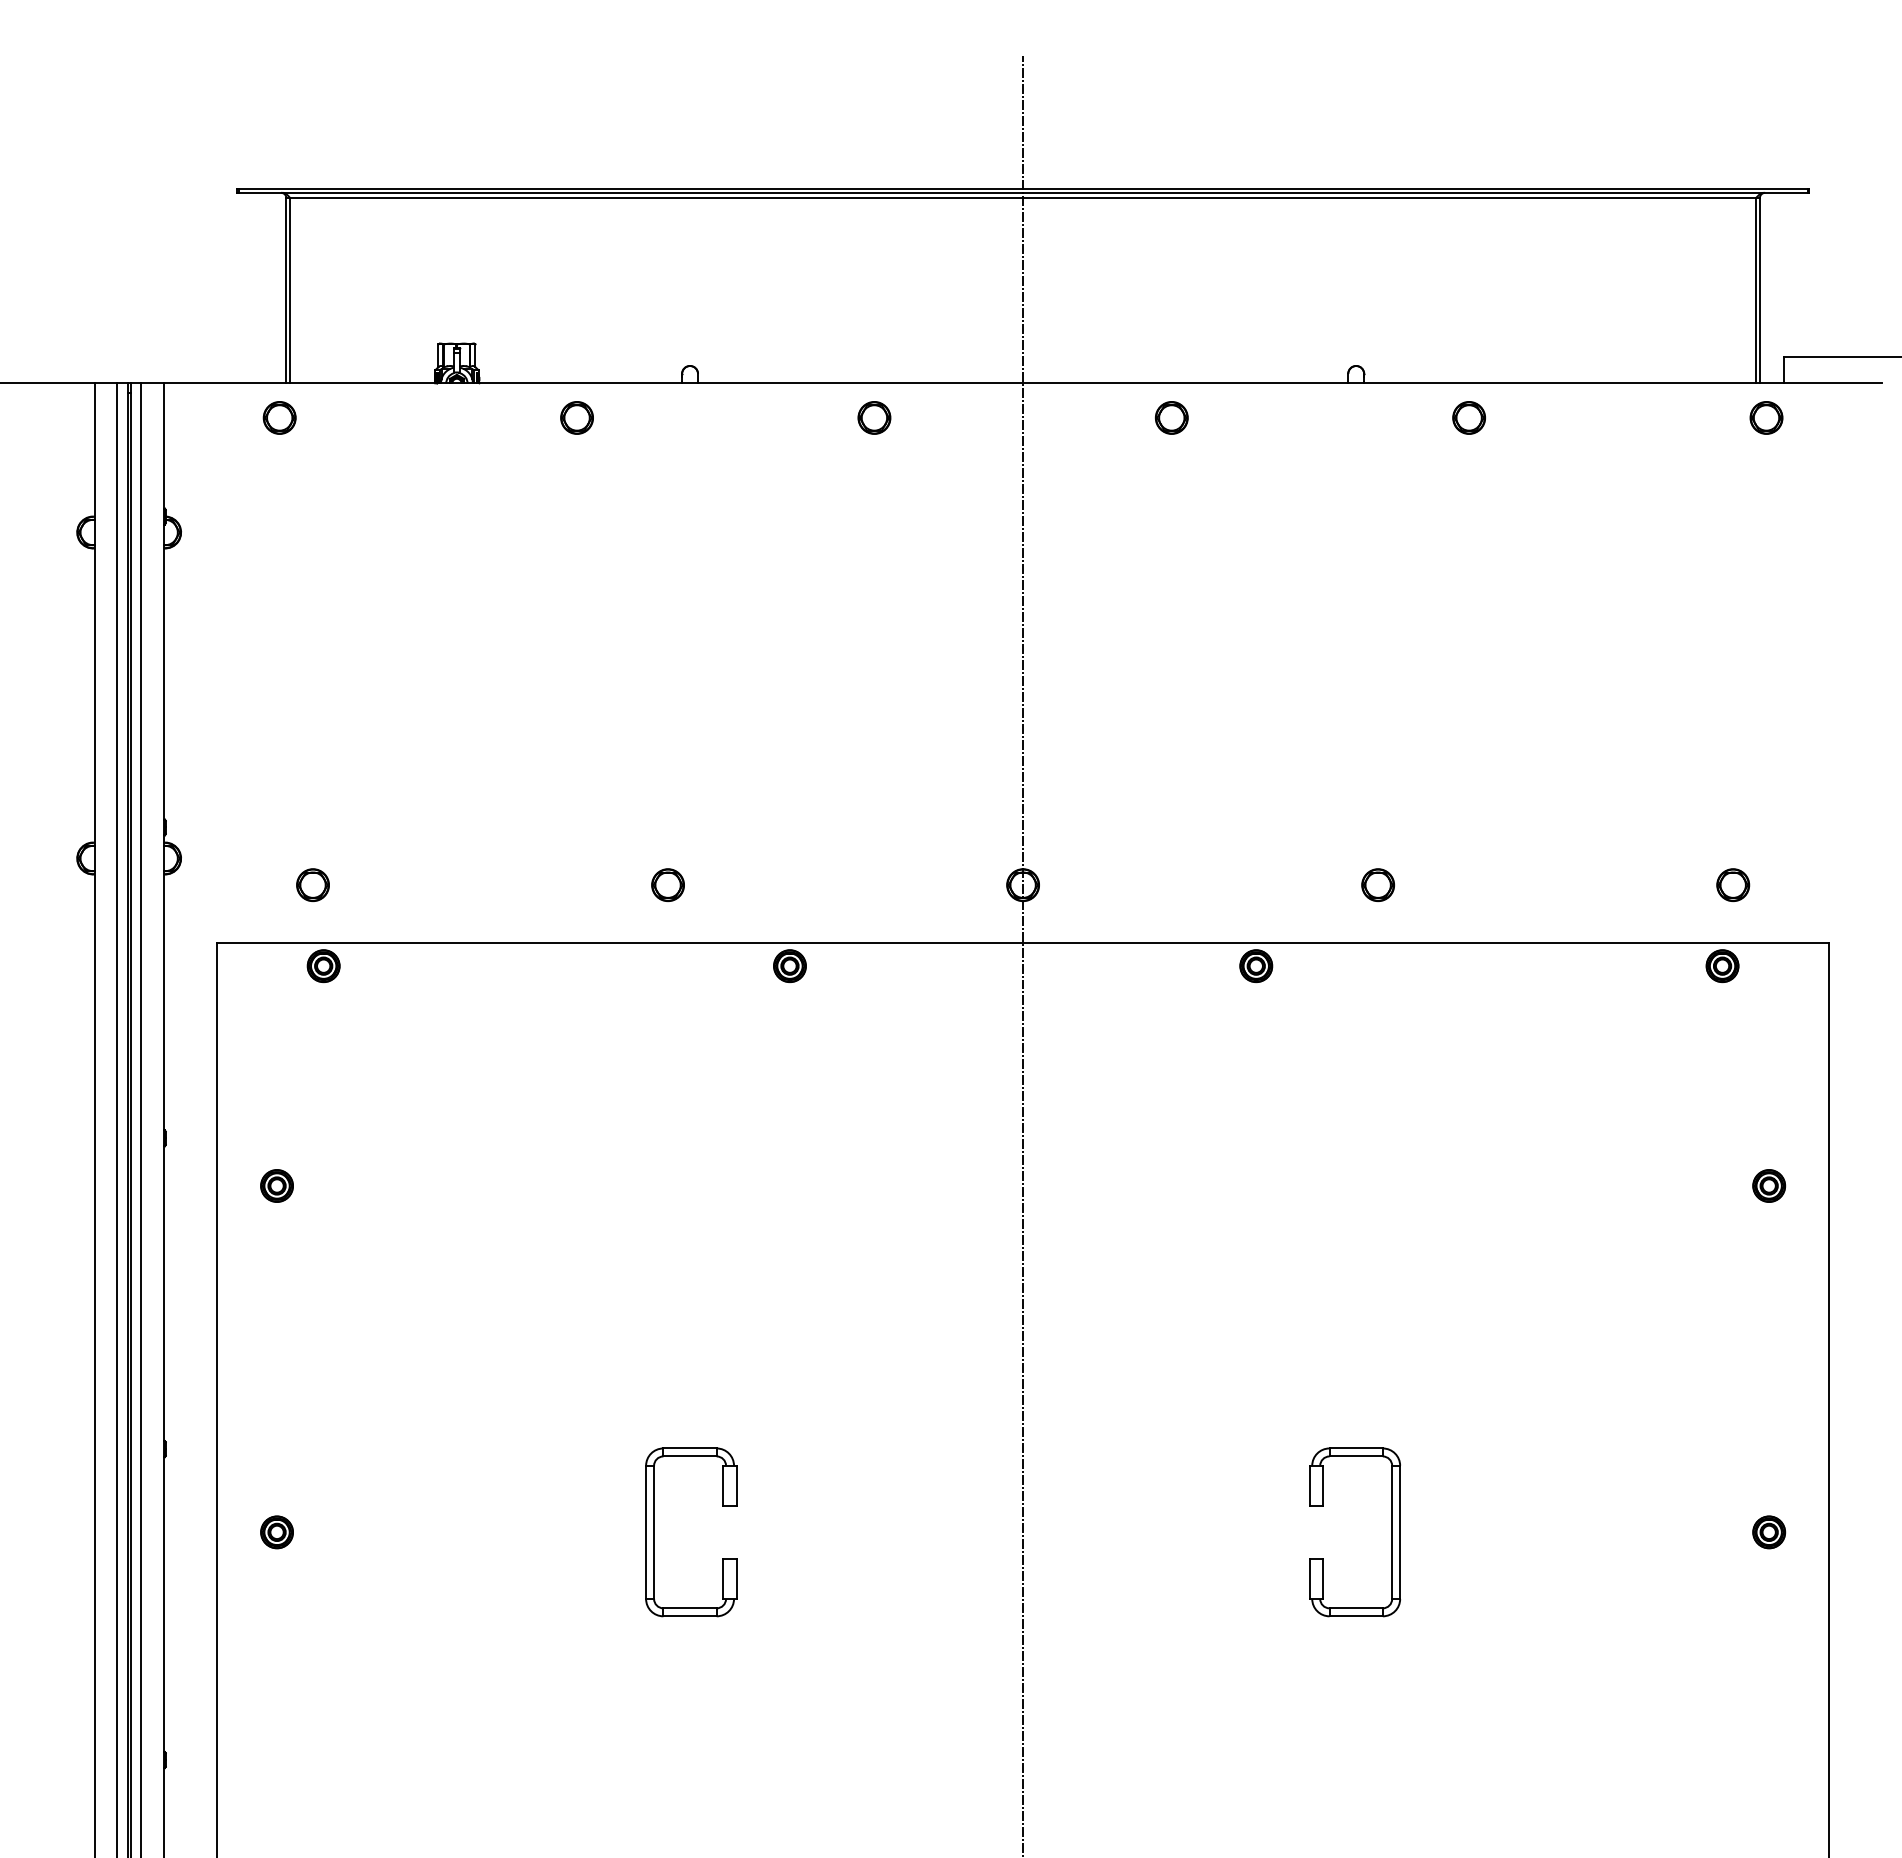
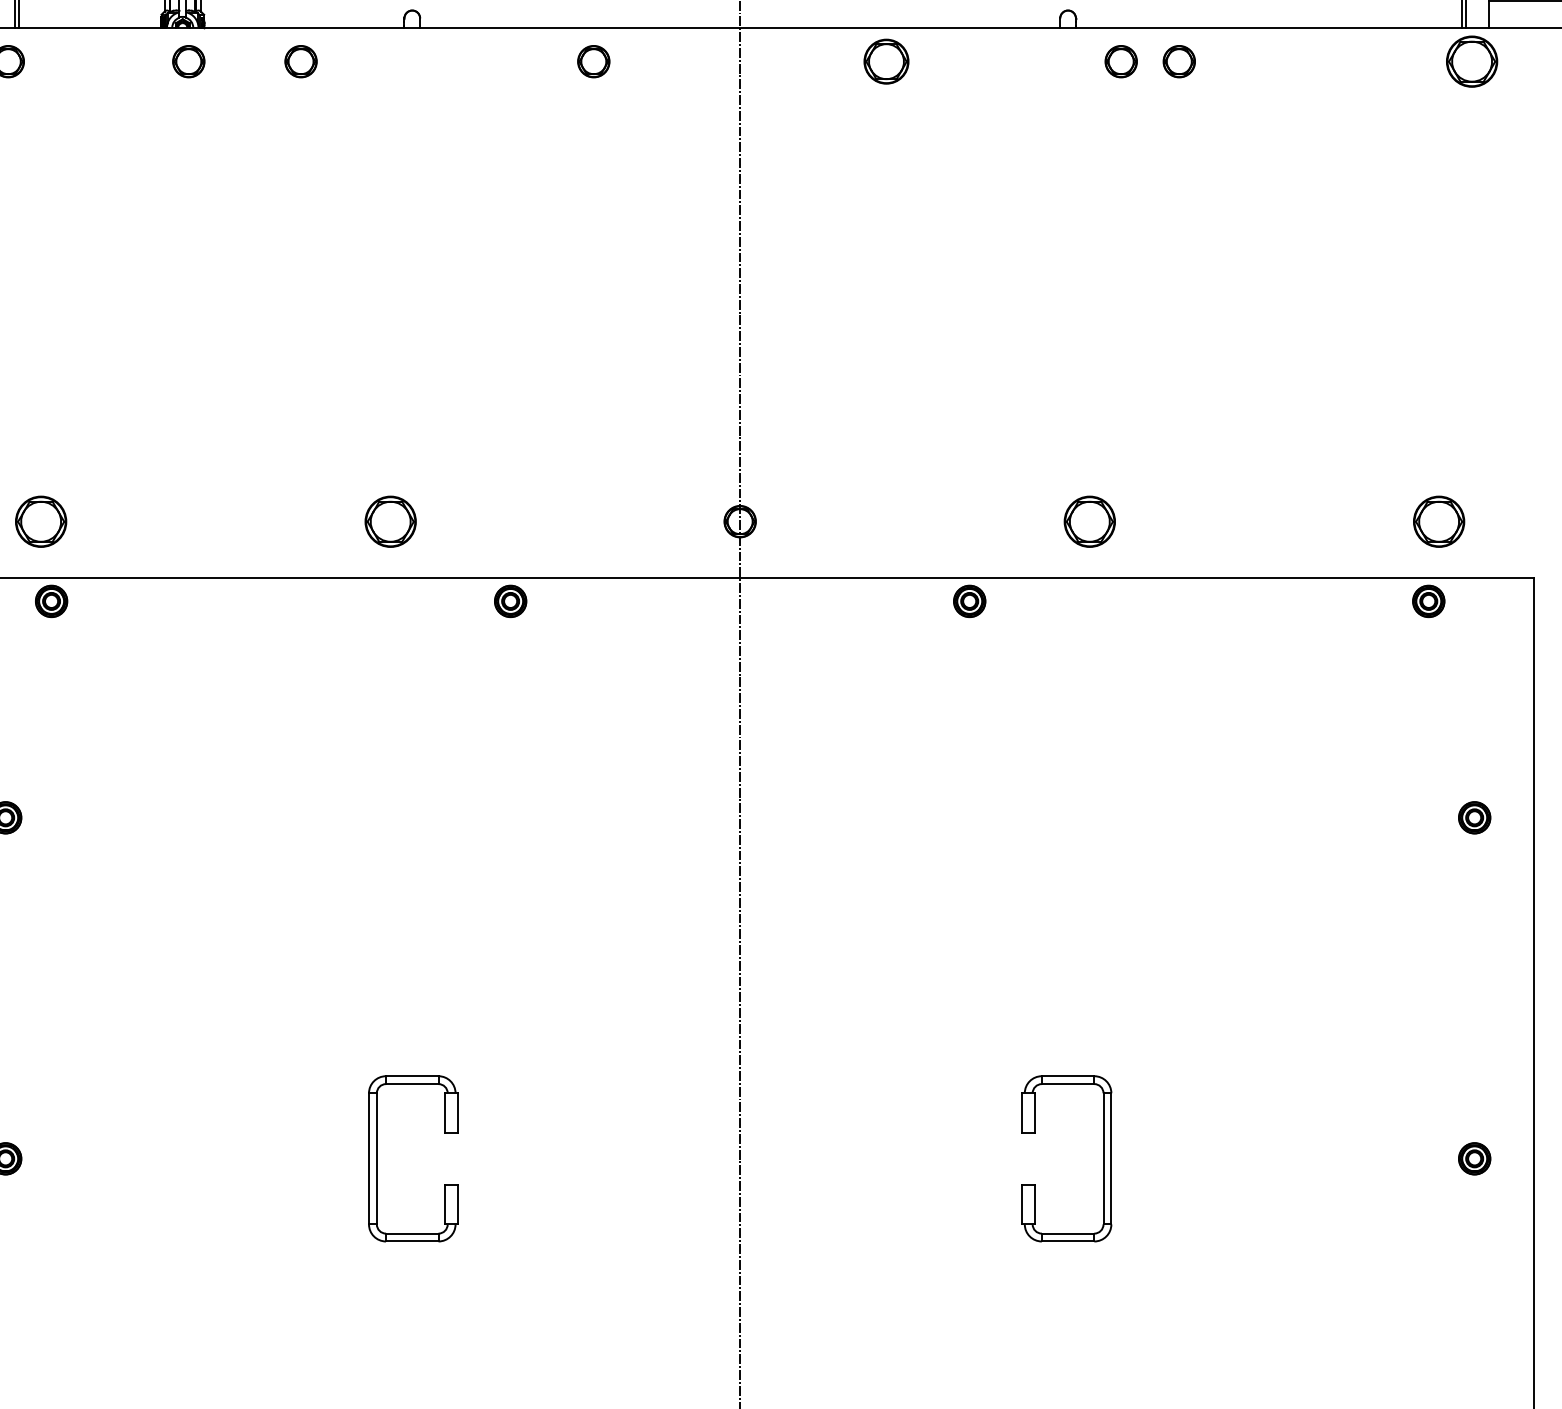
part: (462, 417) -> (188, 61), added
part: (1171, 417) -> (886, 61), size x1.4
part: (1409, 417) -> (1120, 61), added
part: (1766, 417) -> (1472, 61), size x1.6
part: (312, 884) -> (40, 521), size x1.6
part: (667, 884) -> (390, 521), size x1.6
part: (1377, 884) -> (1089, 521), size x1.6
part: (1733, 884) -> (1439, 521), size x1.6

